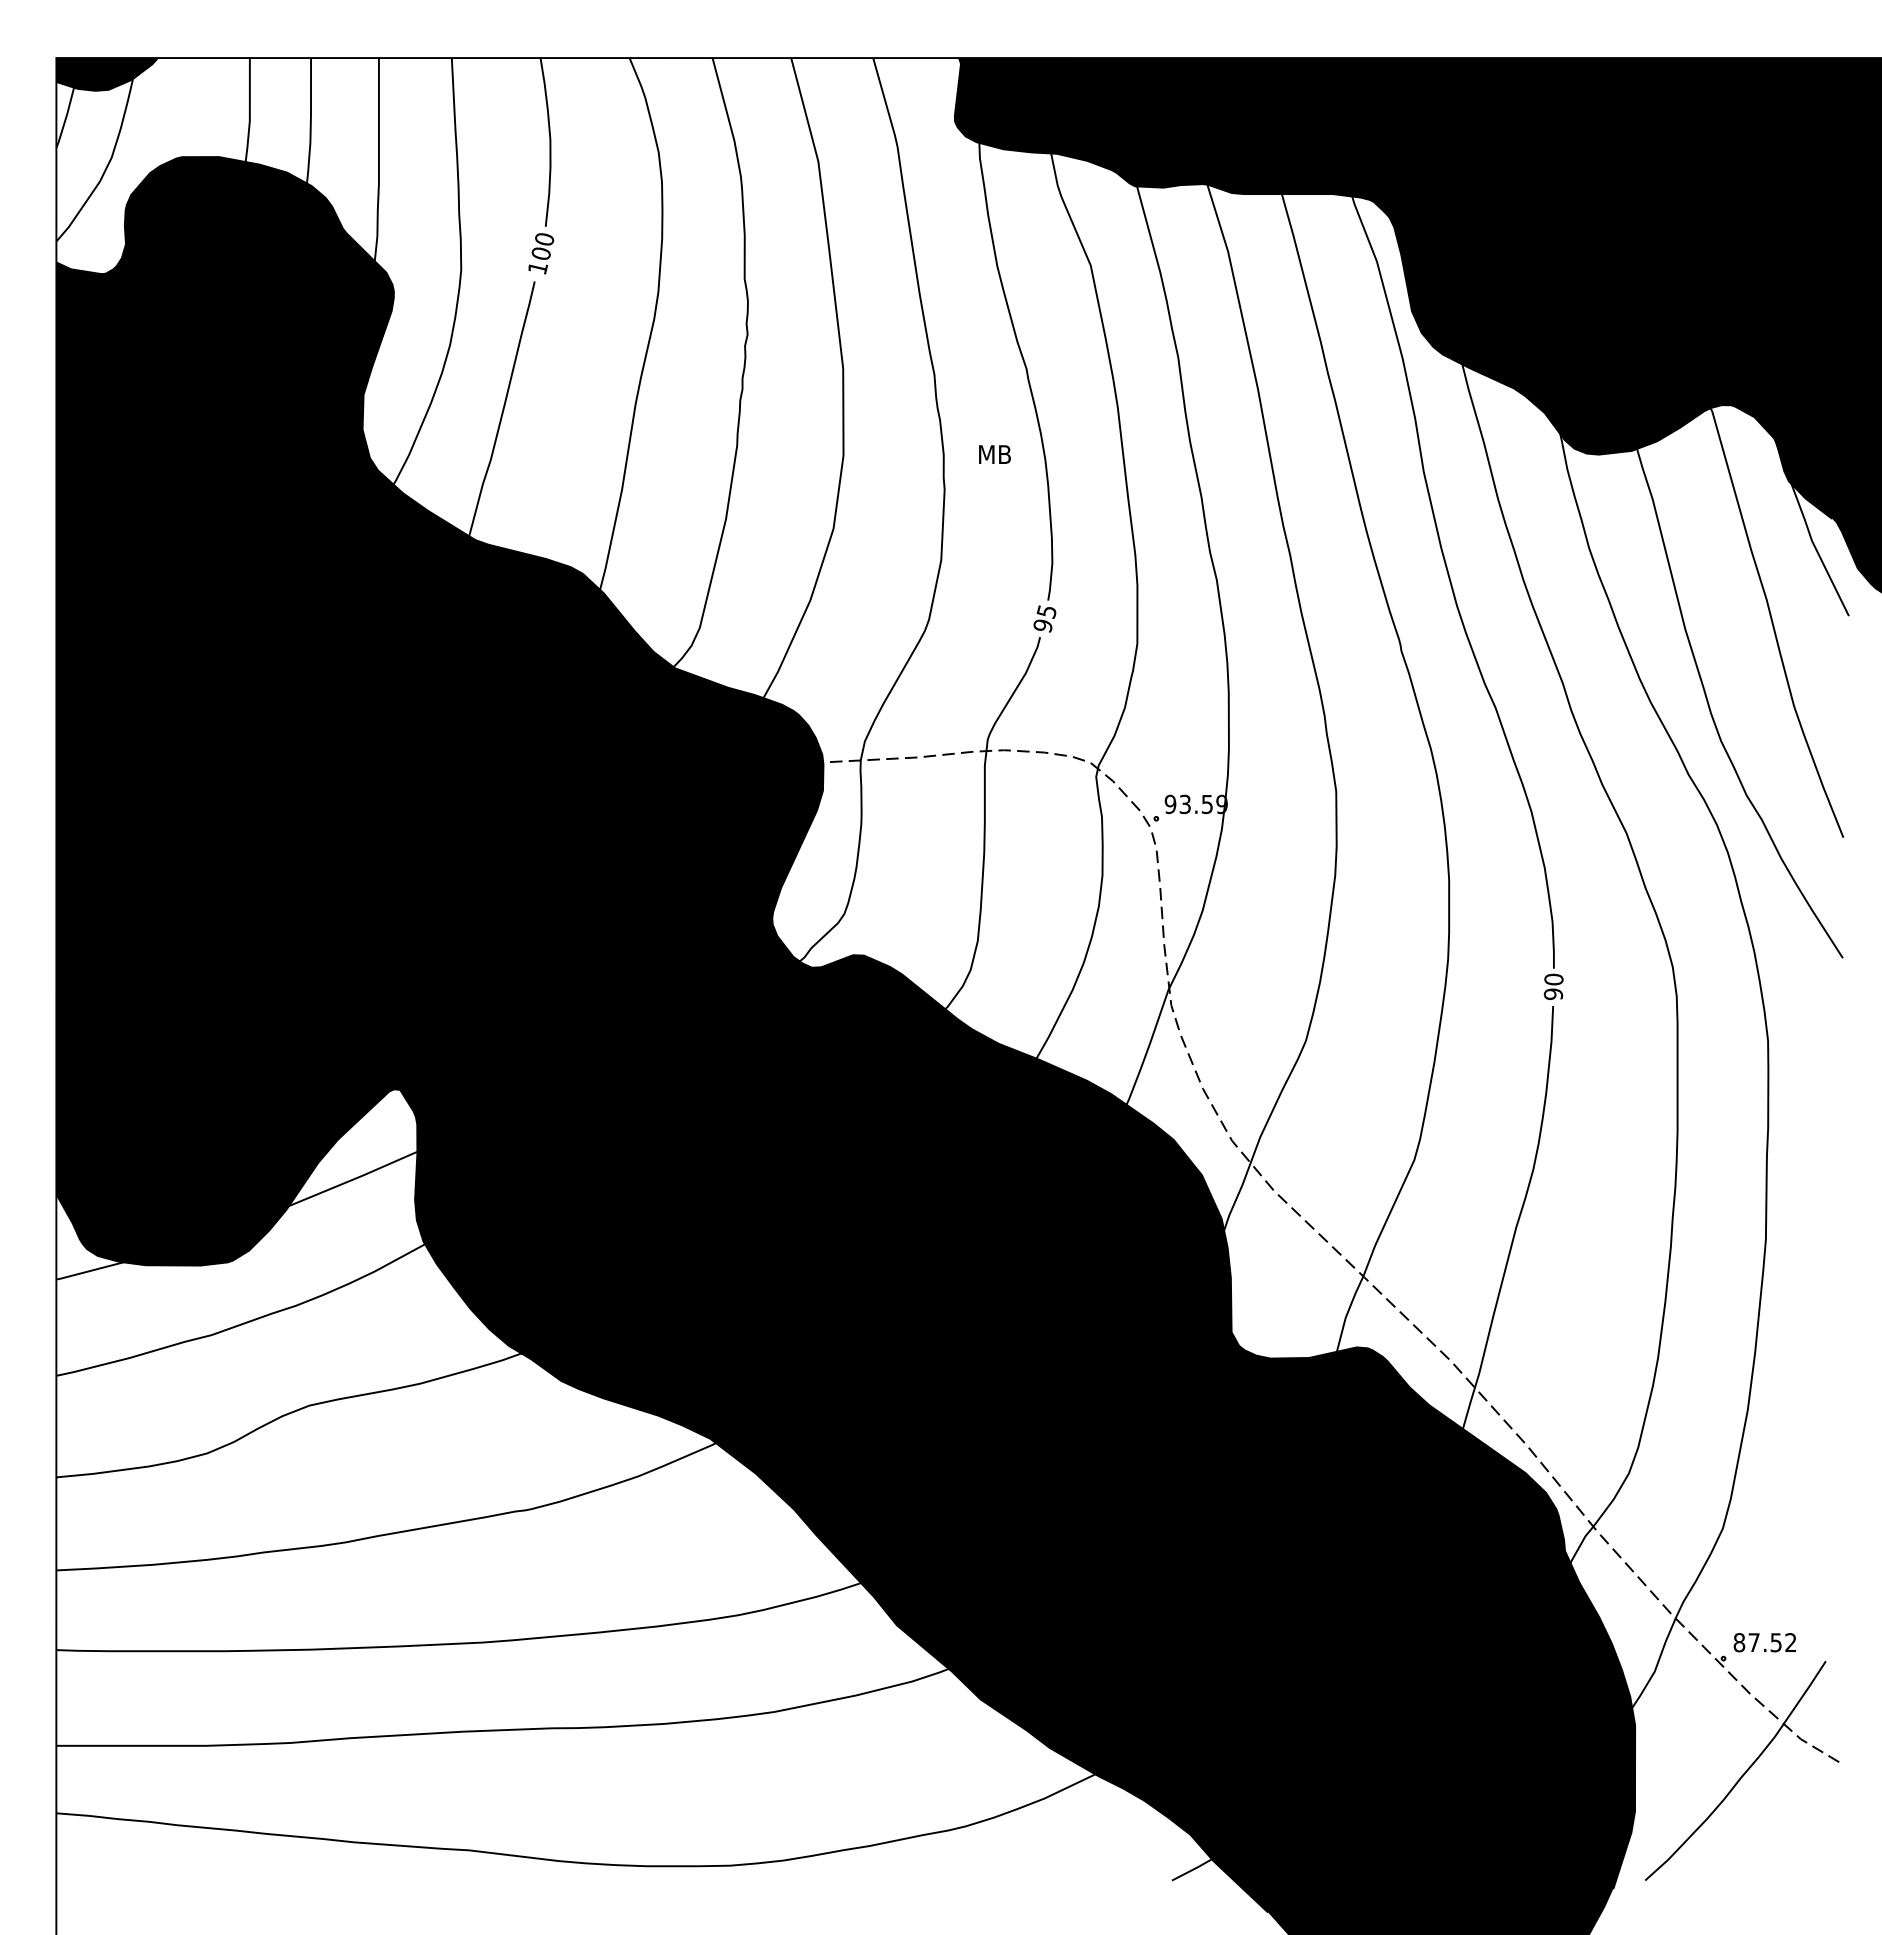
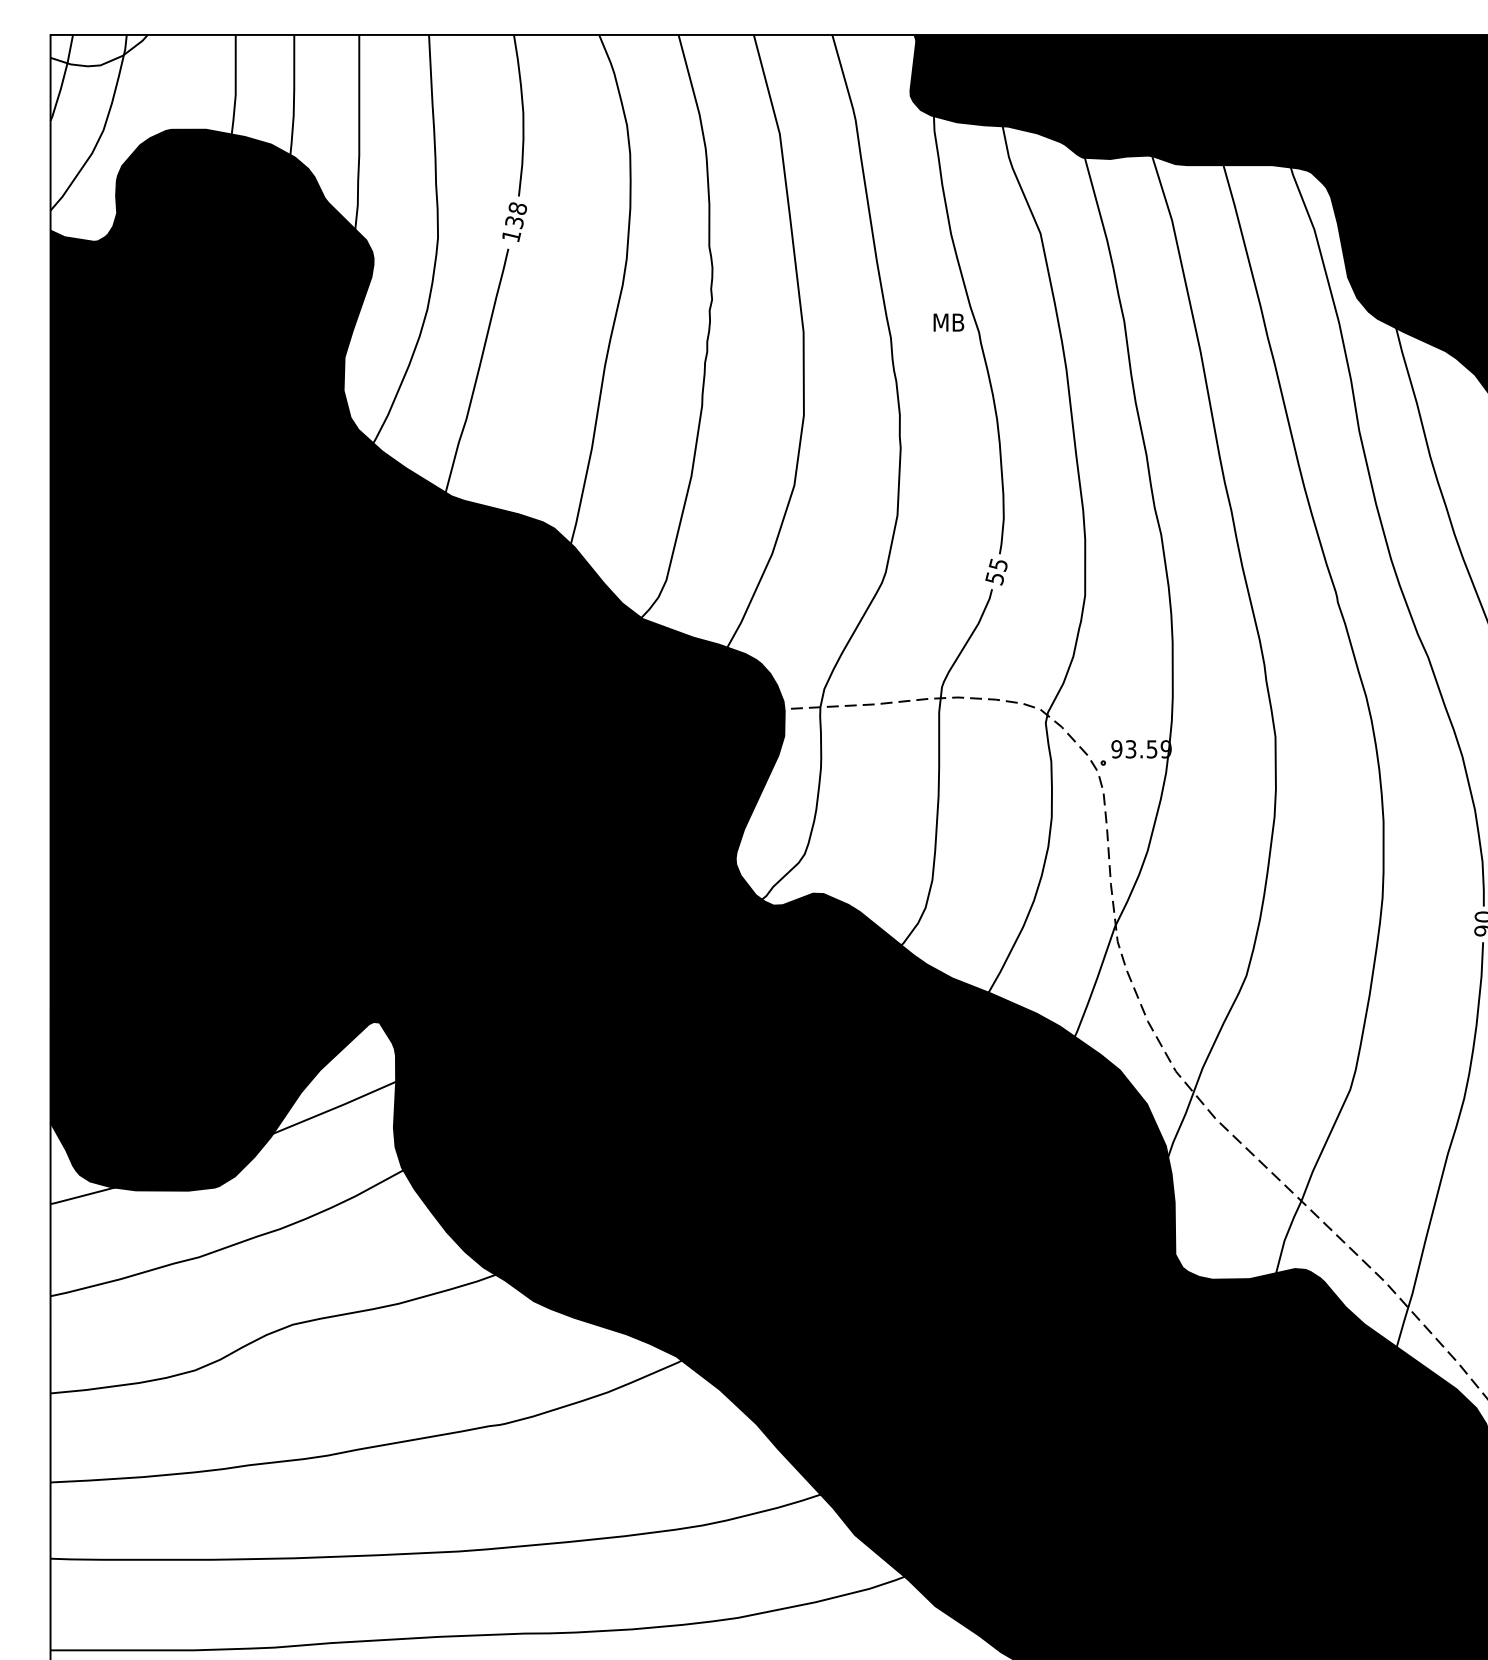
fill: (106, 74) -> (98, 50), removed
text: (542, 246) -> (515, 215), 100 -> 138
text: (994, 454) -> (948, 322), moved
text: (1042, 626) -> (994, 579), 95 -> 55

